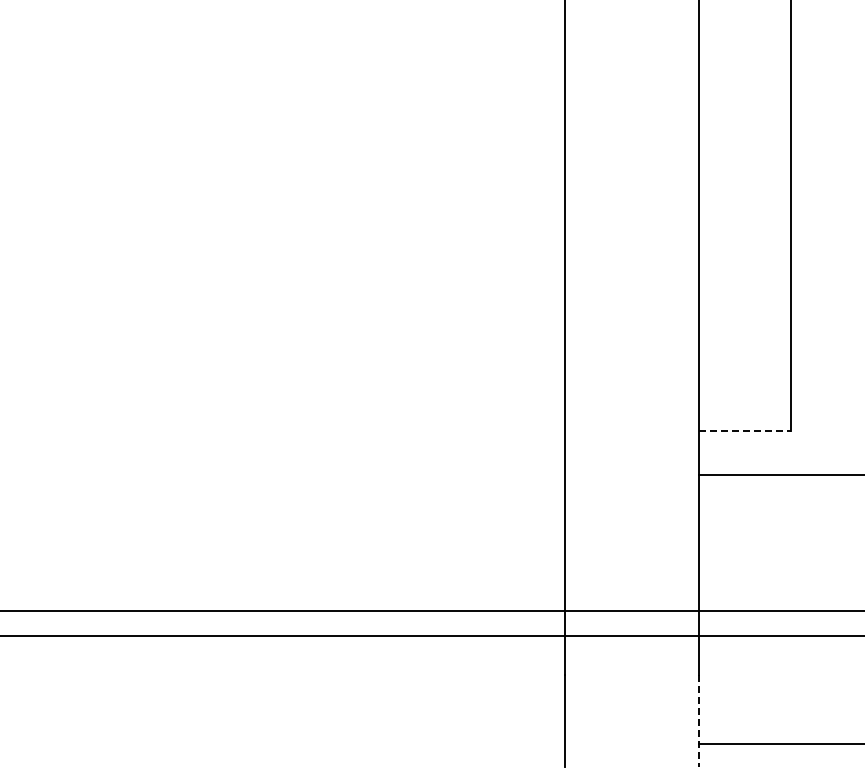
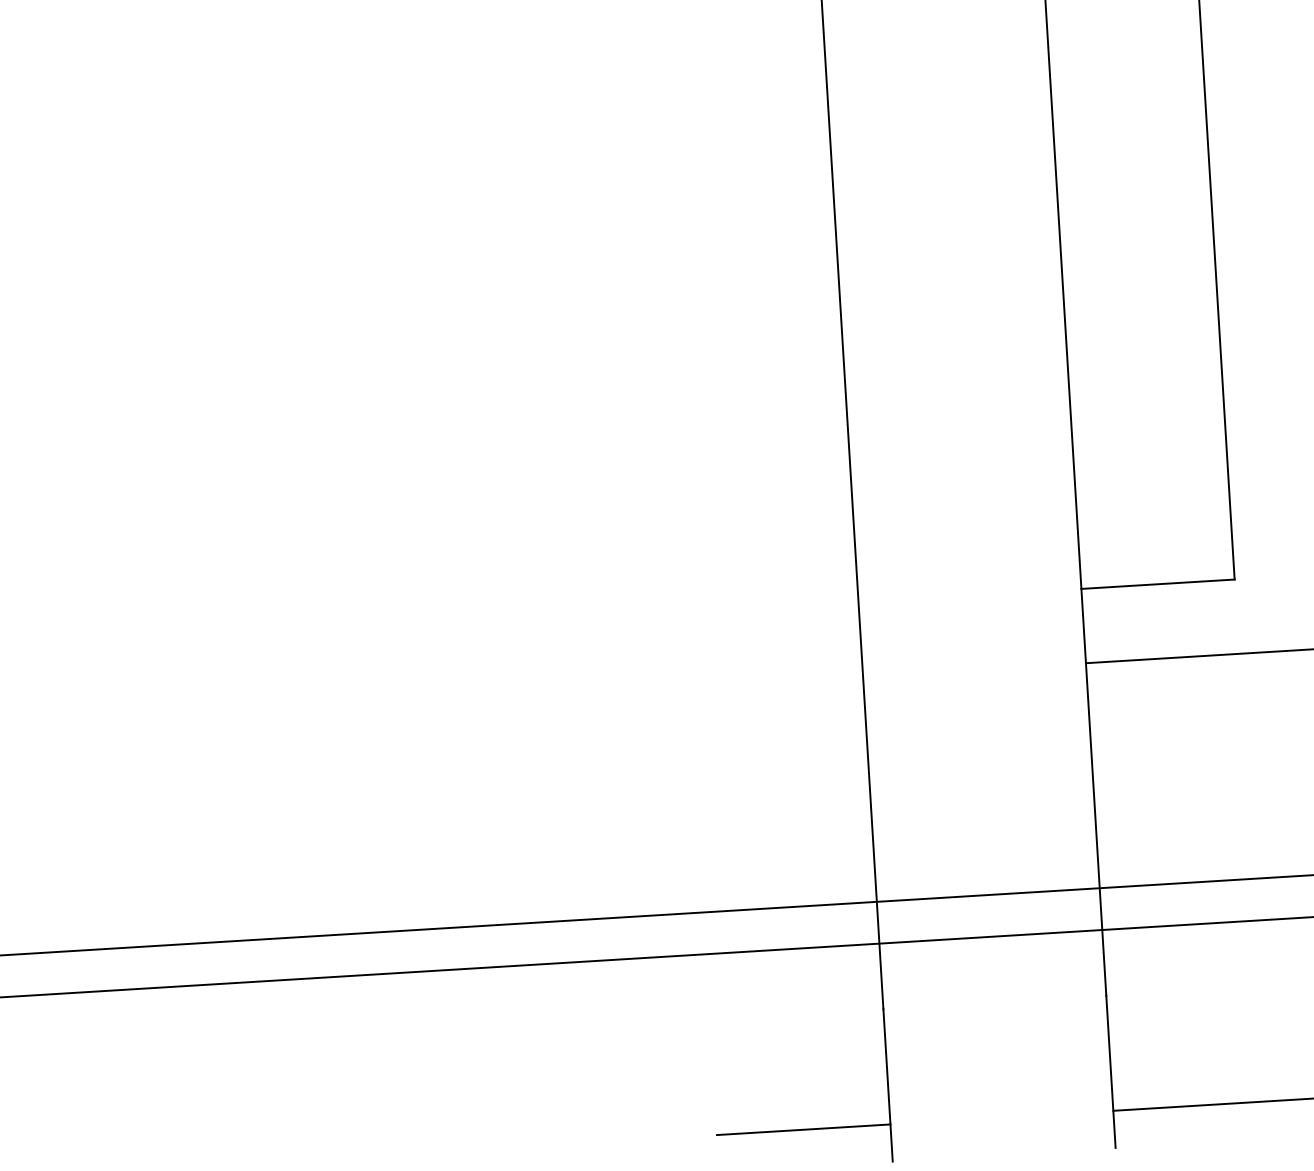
line: (745, 430) -> (1158, 583), dashed -> solid
line: (698, 720) -> (1110, 1071), dashed -> solid
line: (512, 744) -> (803, 1130), added

